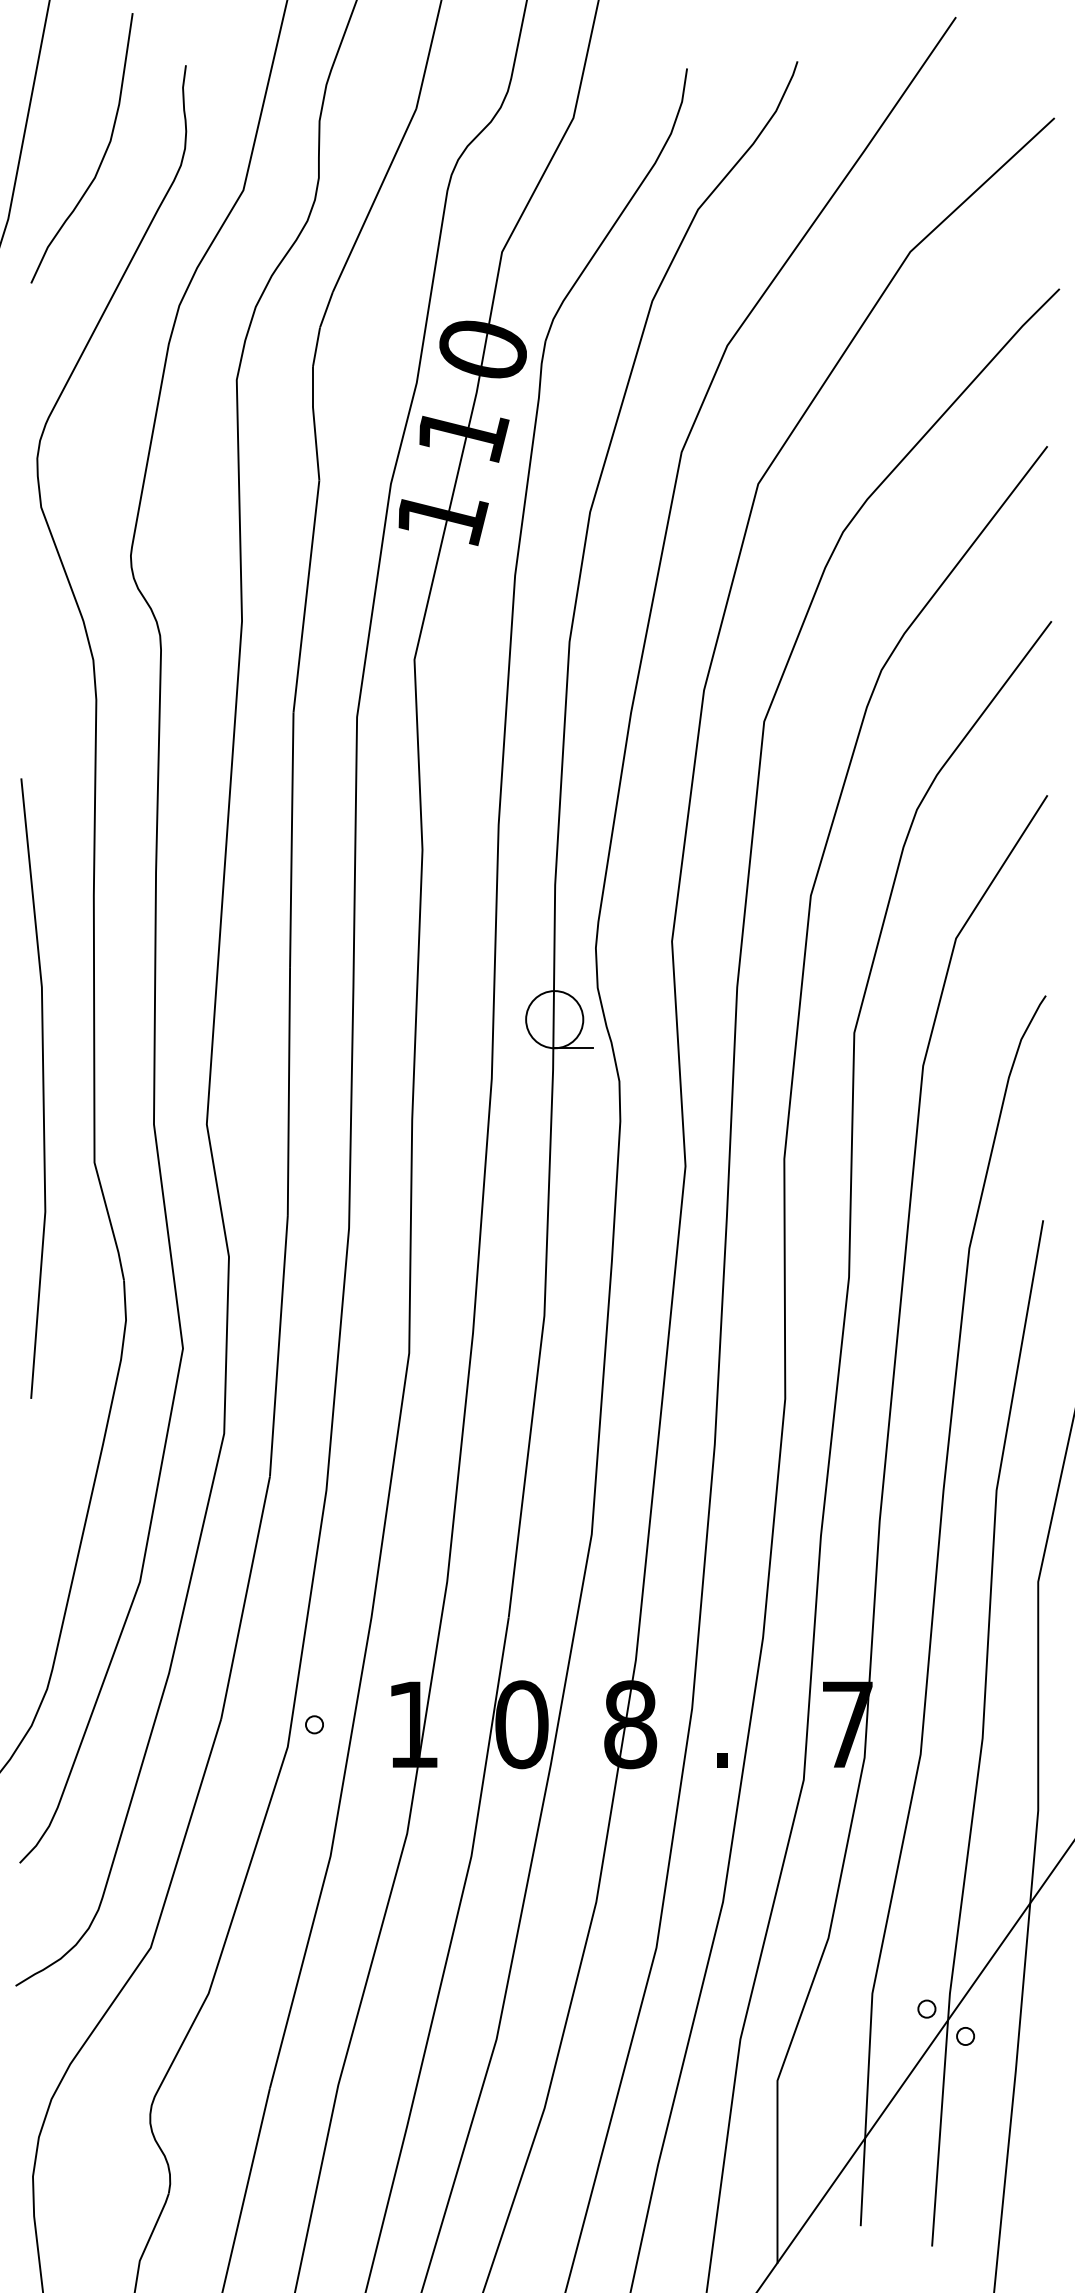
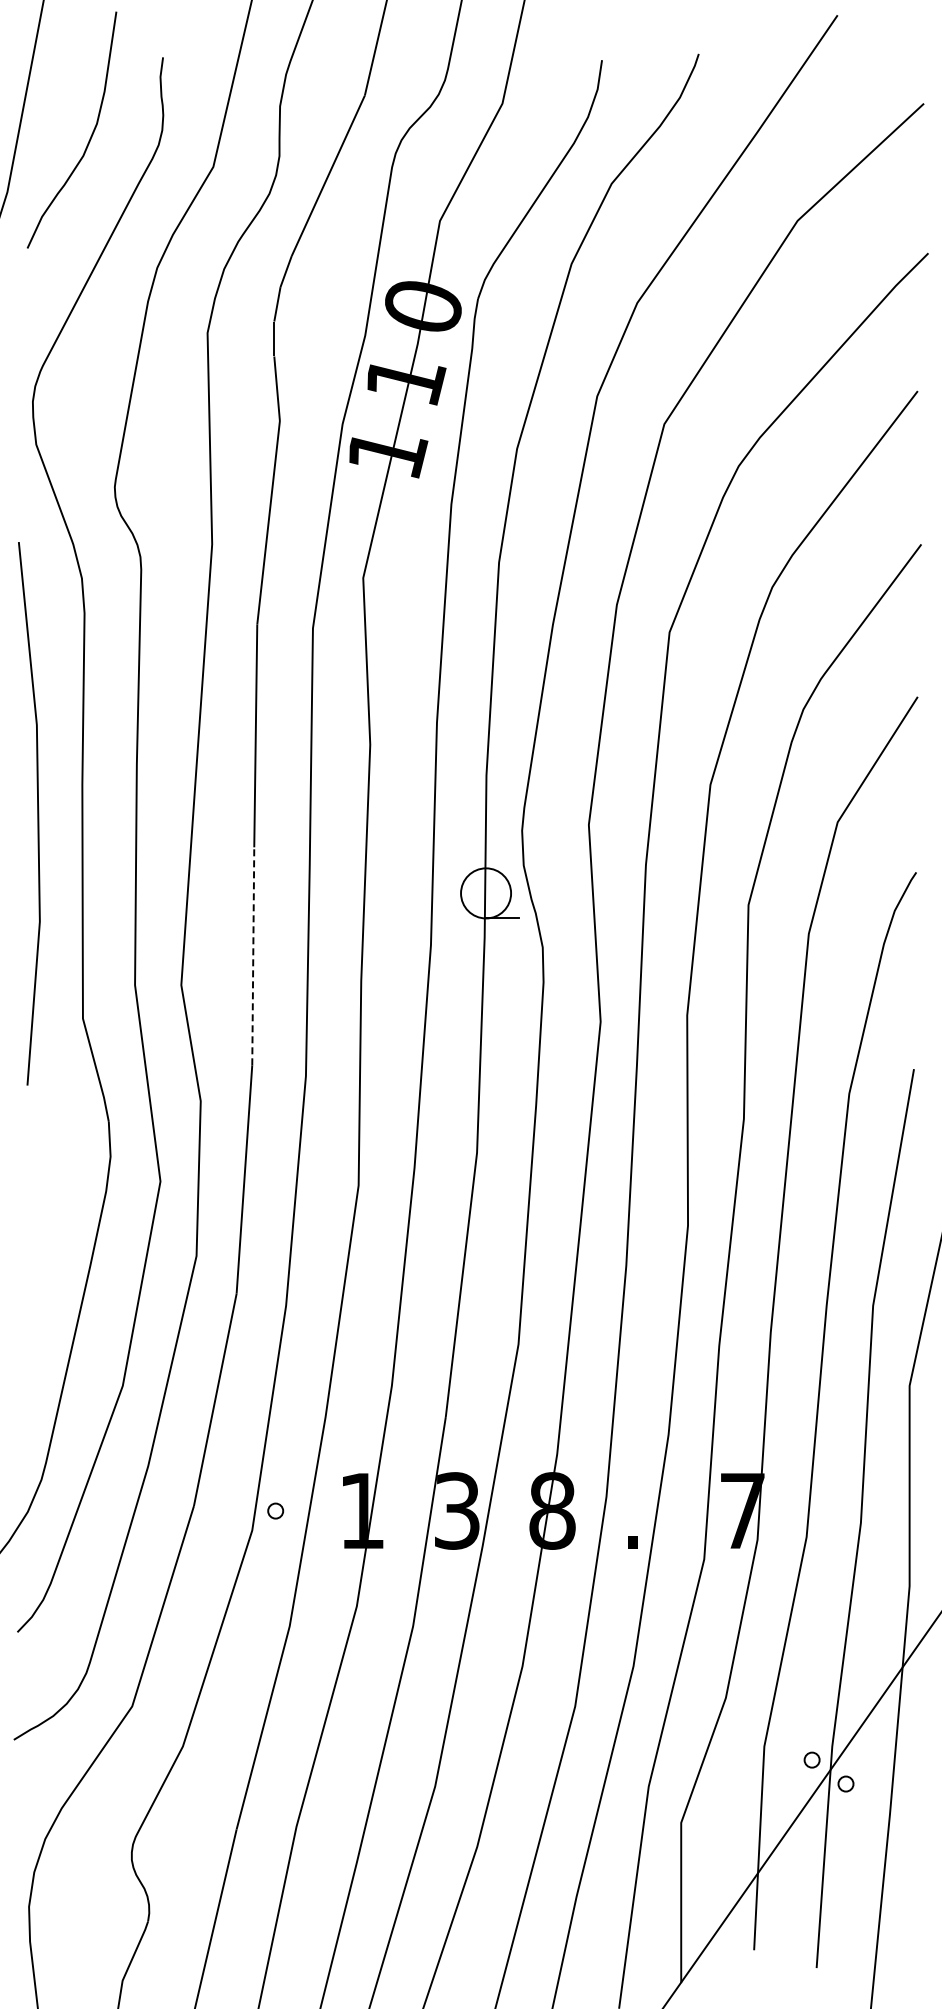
line: (42, 1088) -> (37, 813), moved
line: (289, 1091) -> (253, 956), solid -> dashed
text: (522, 1724) -> (457, 1510), 0 -> 3

